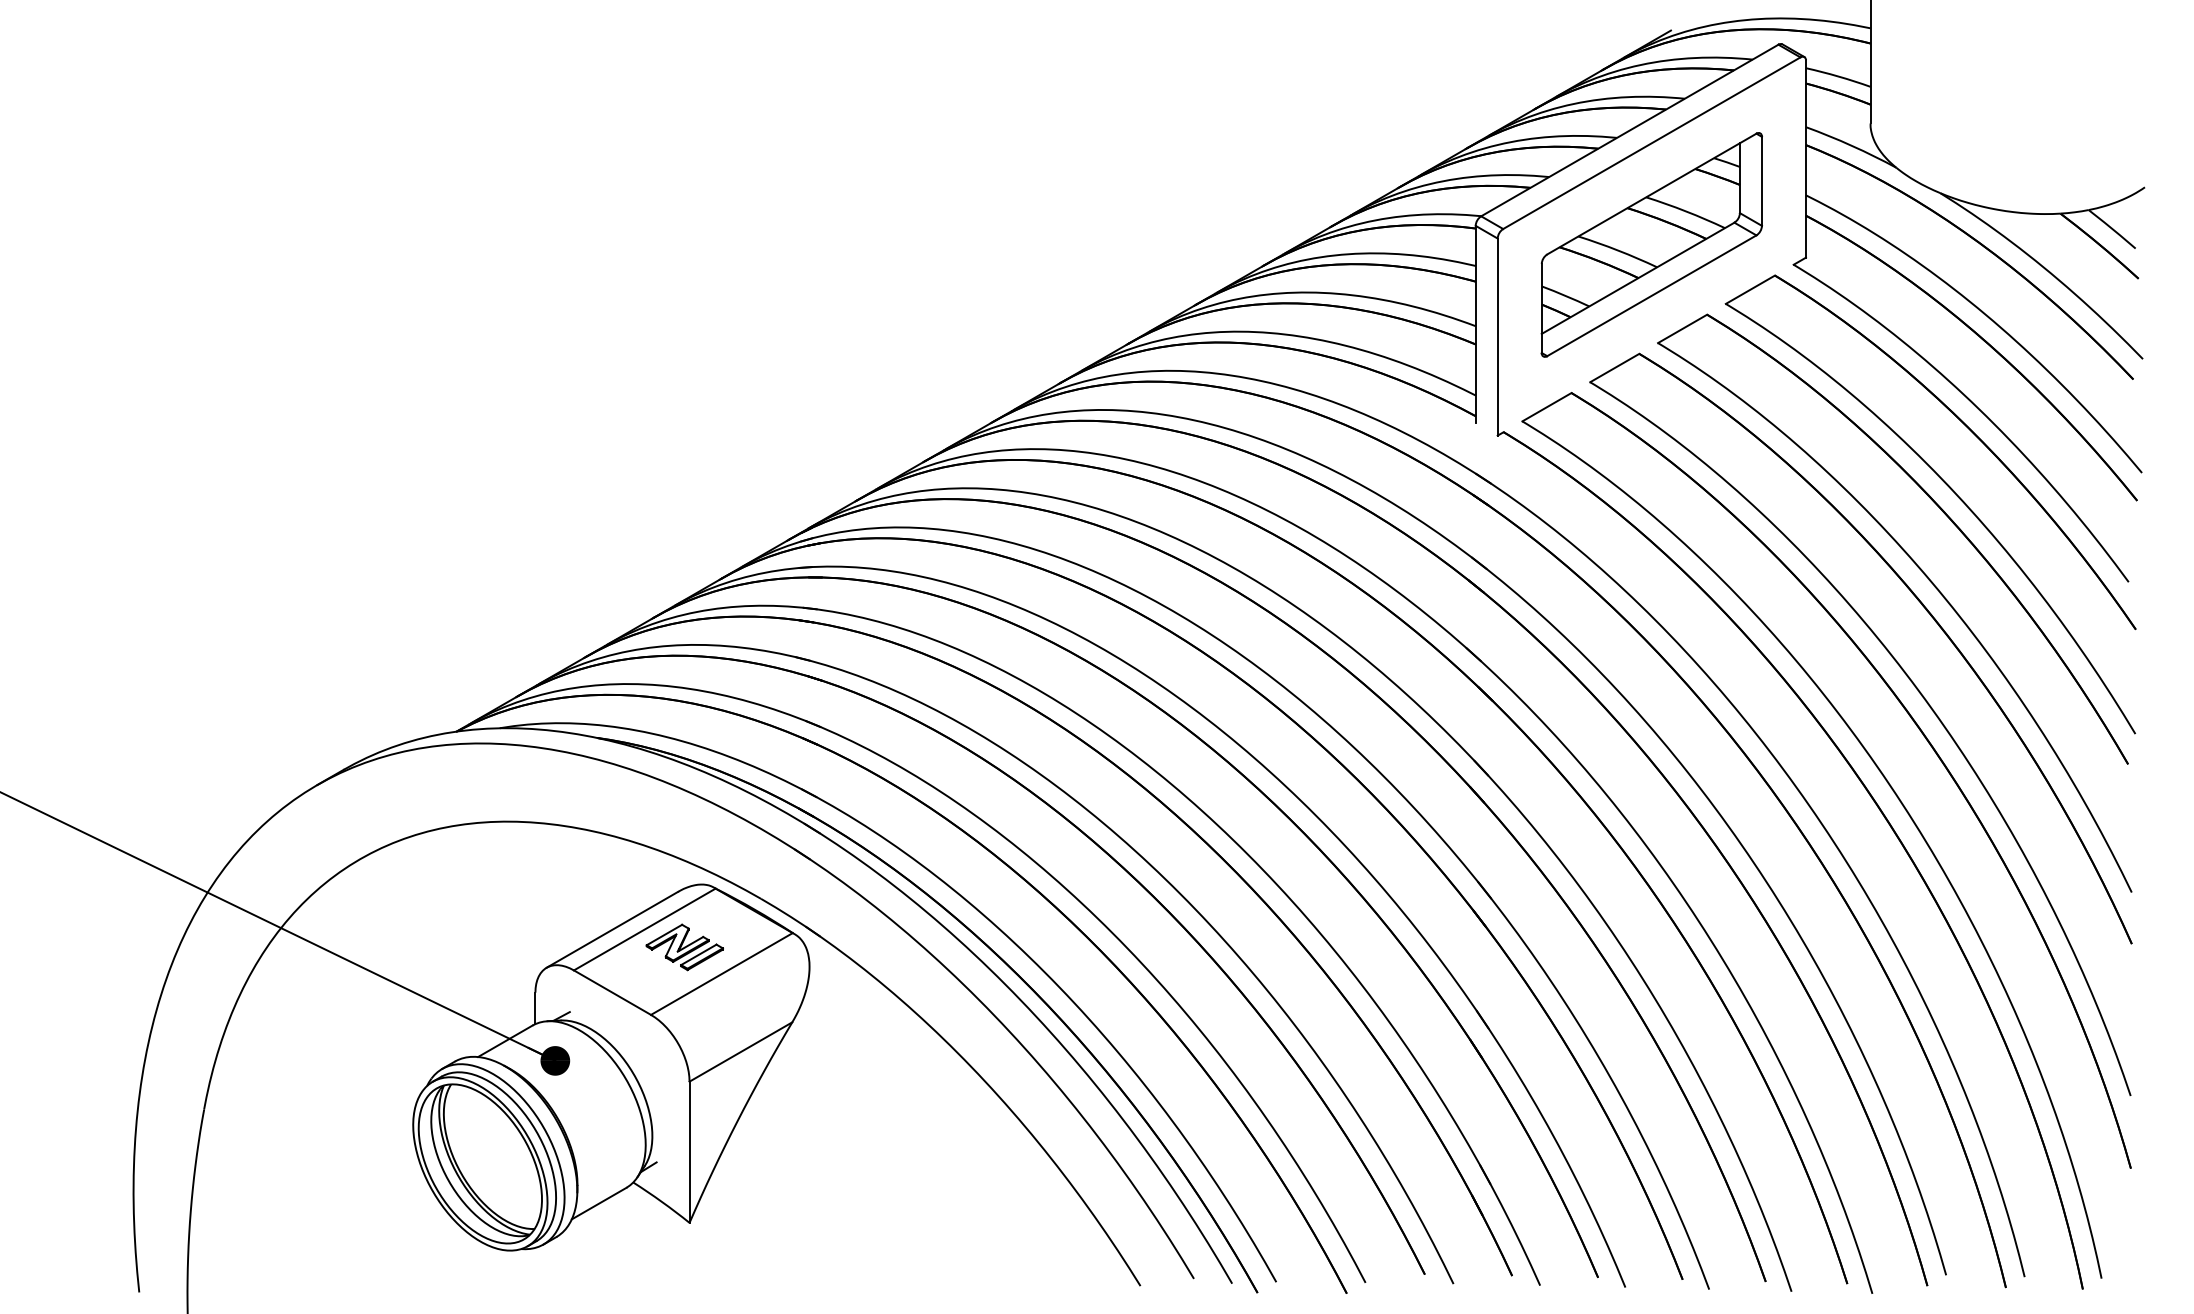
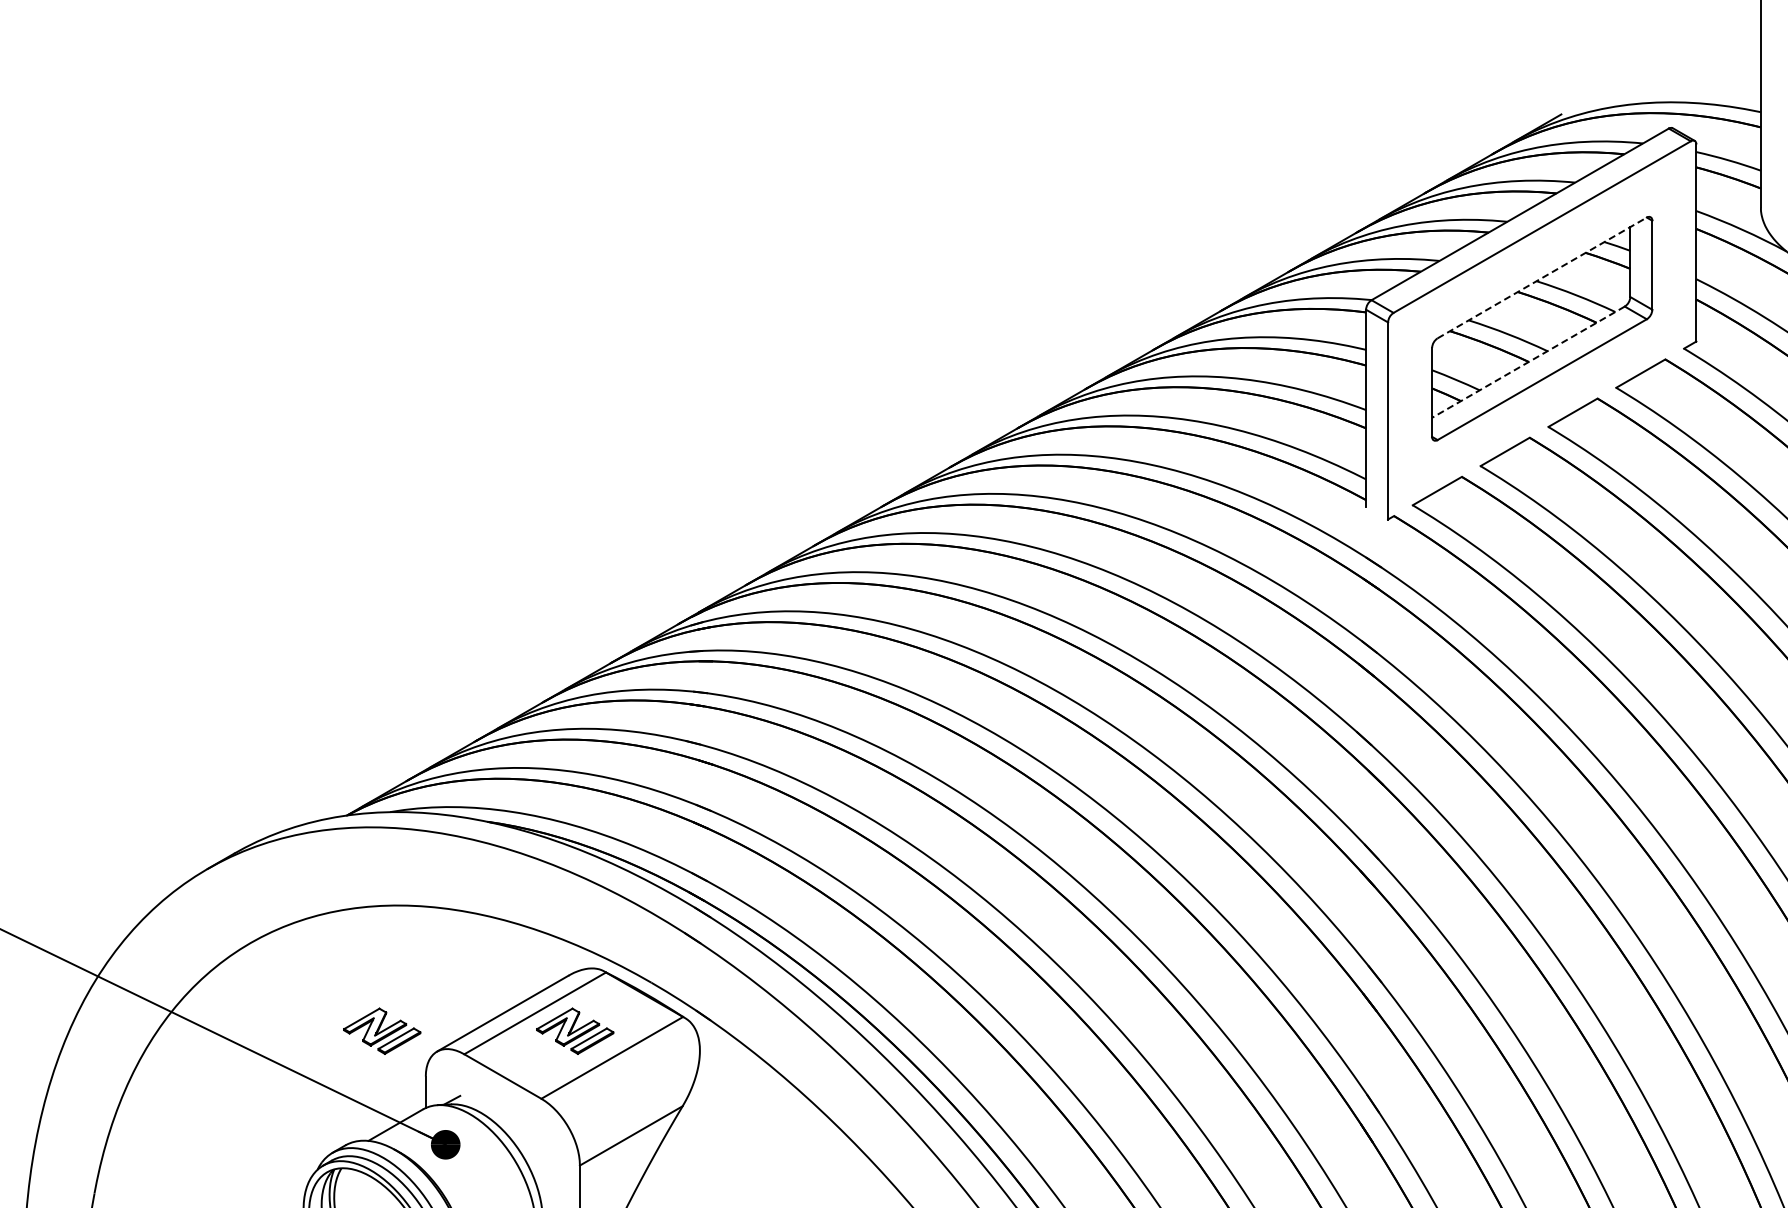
line: (1651, 194) -> (1541, 278), solid -> dashed
line: (1637, 278) -> (1527, 362), solid -> dashed
part: (491, 947) -> (381, 1031), added

